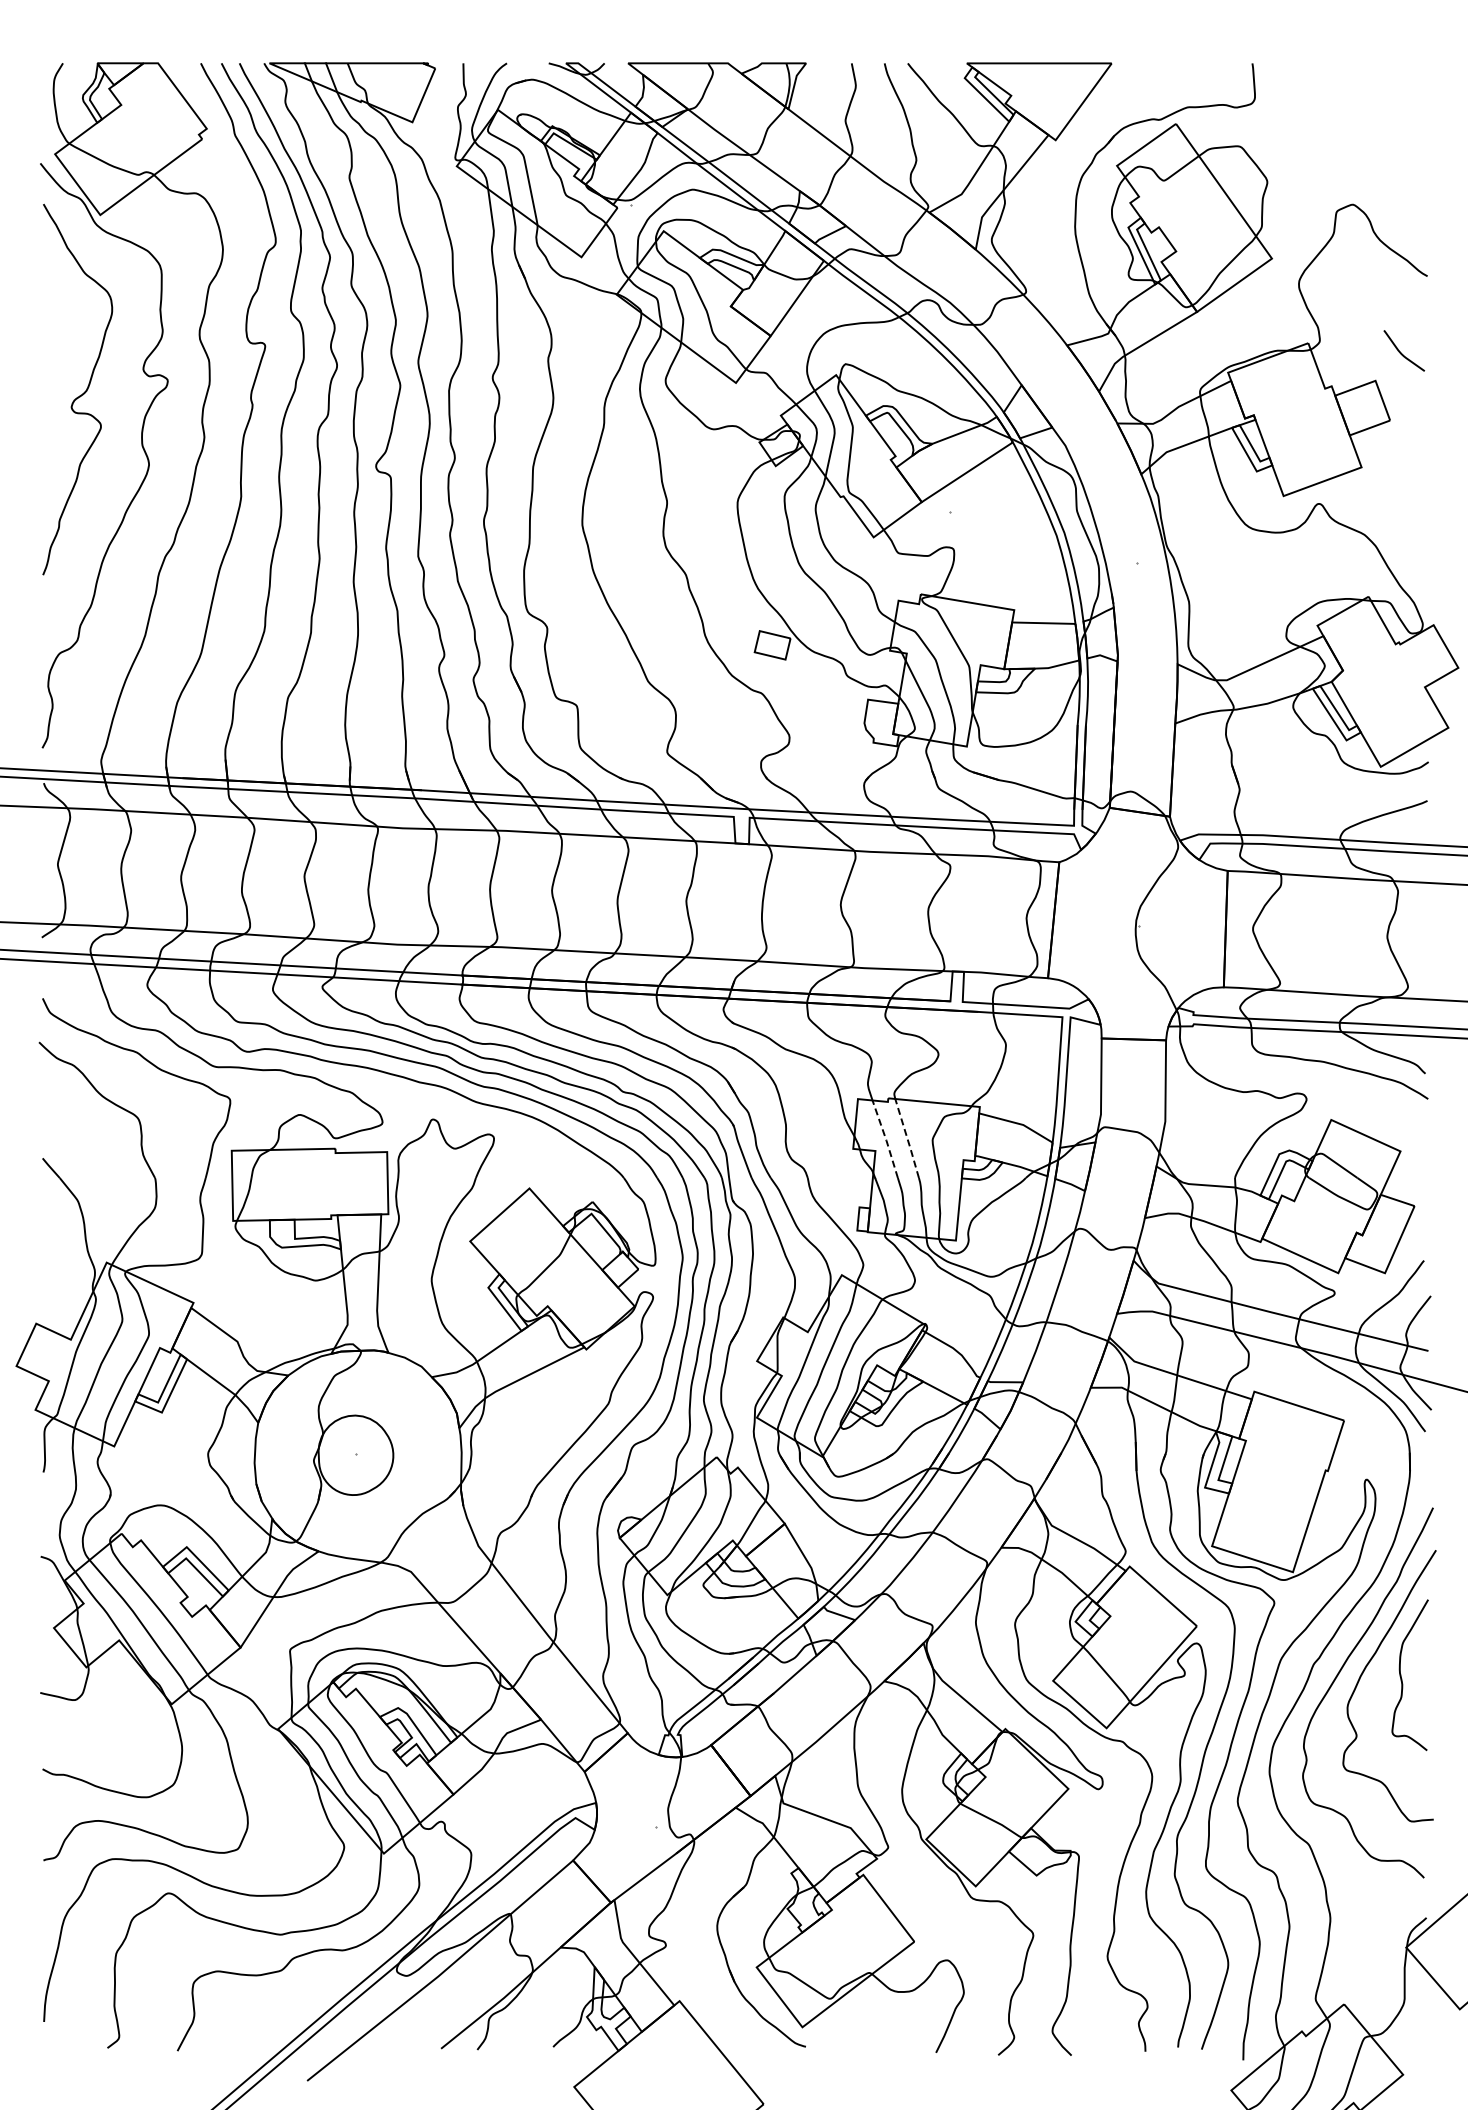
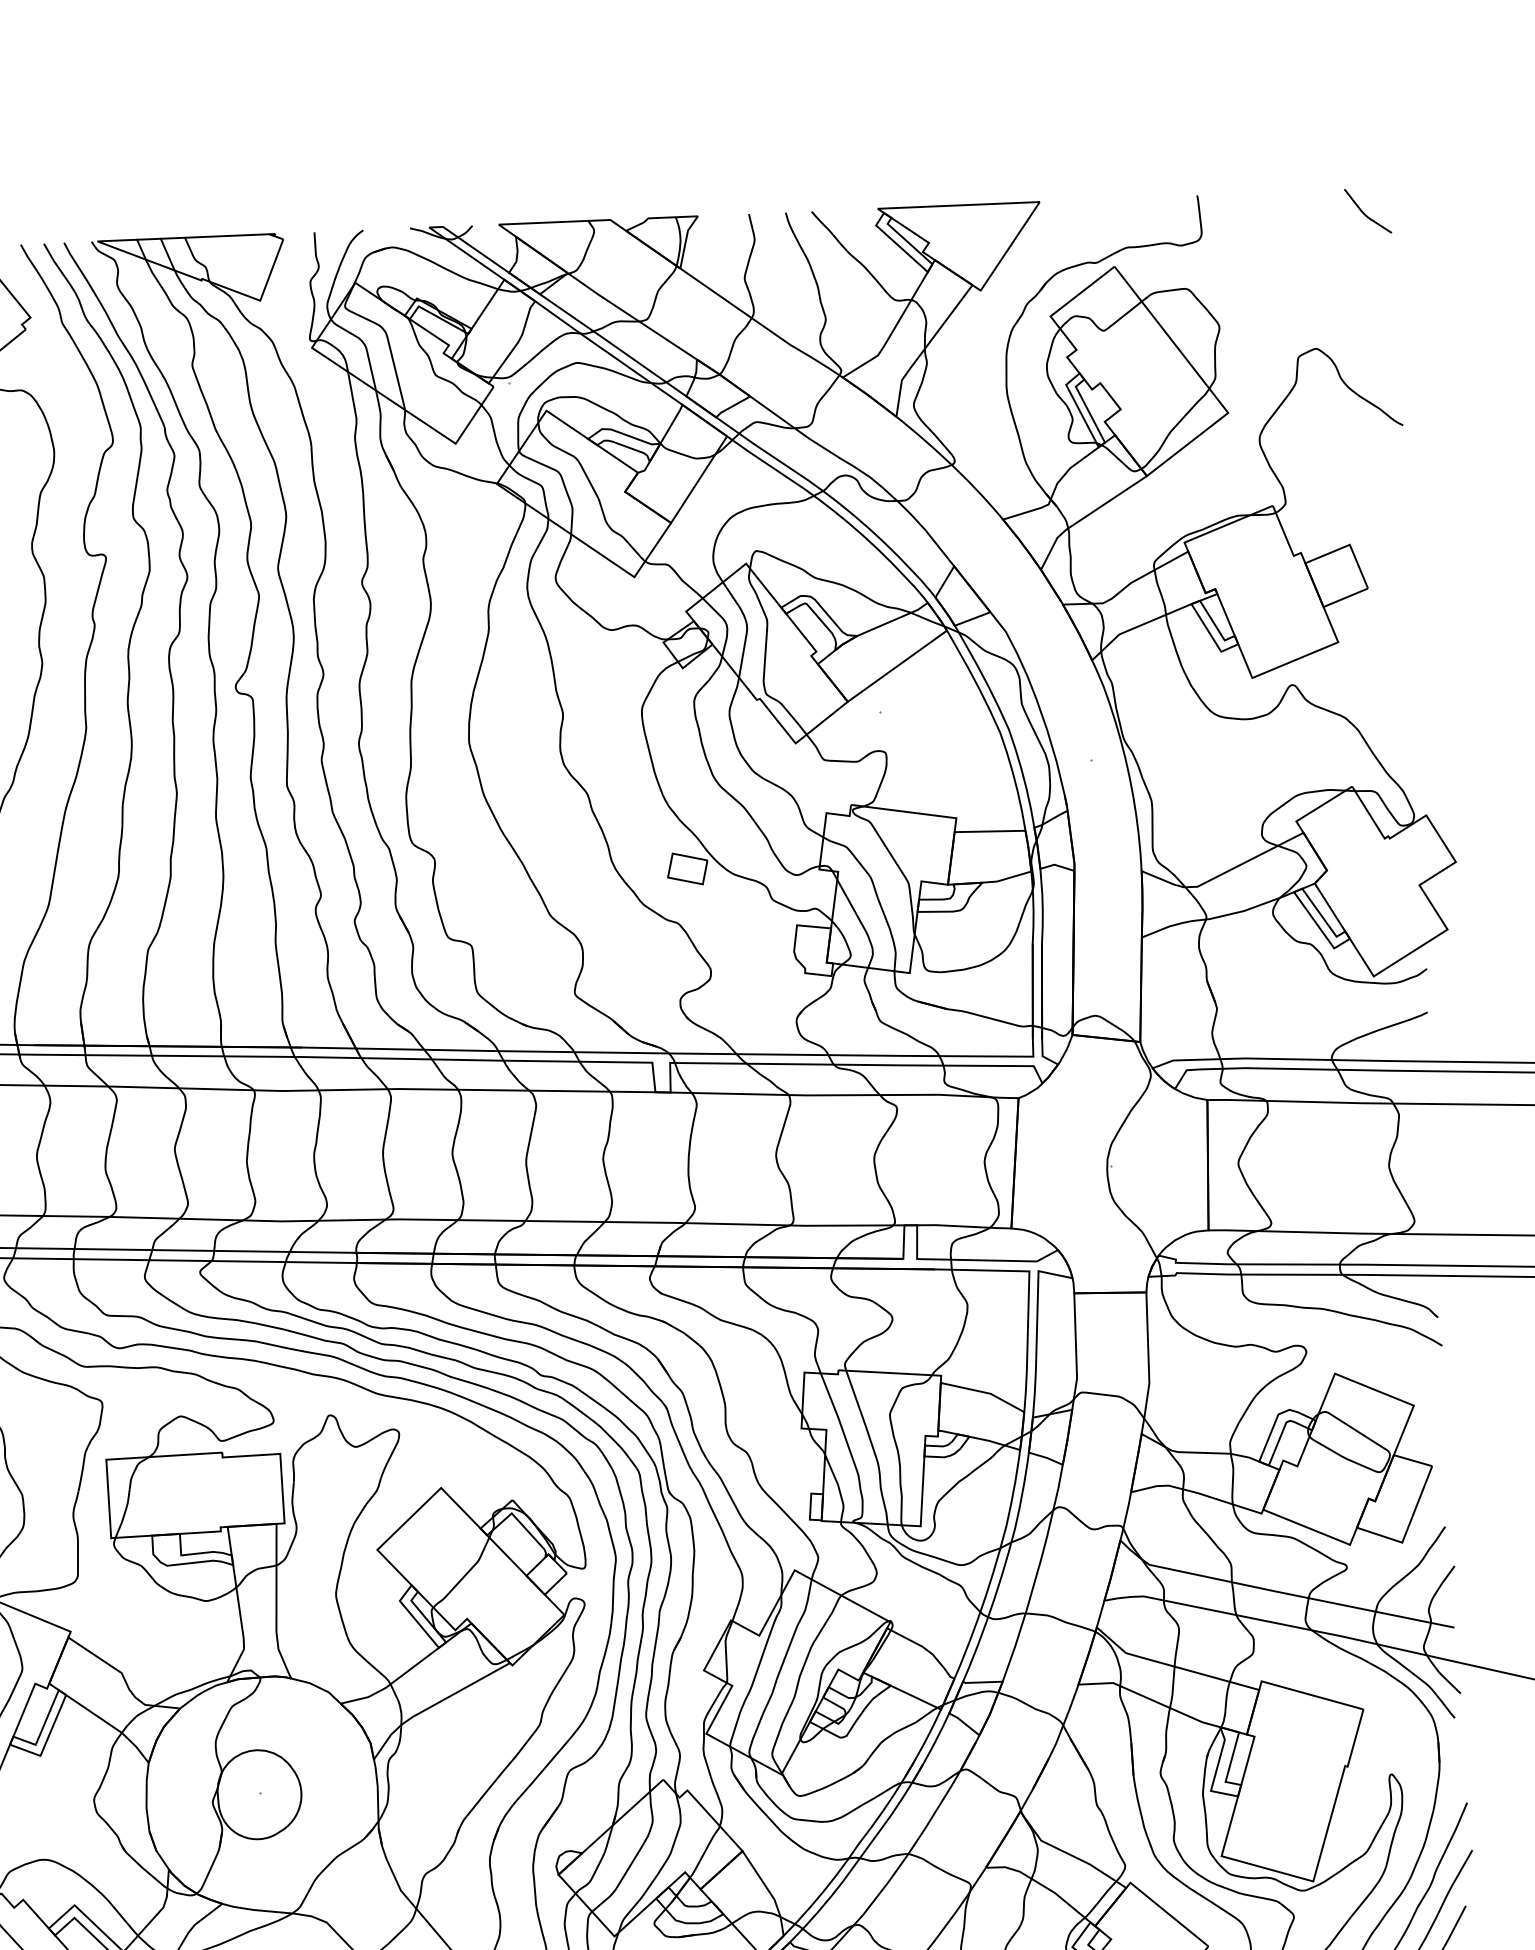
curve: (1401, 352) -> (1365, 213), moved
line: (885, 1138) -> (837, 1415), dashed -> solid
line: (907, 1138) -> (861, 1414), dashed -> solid

